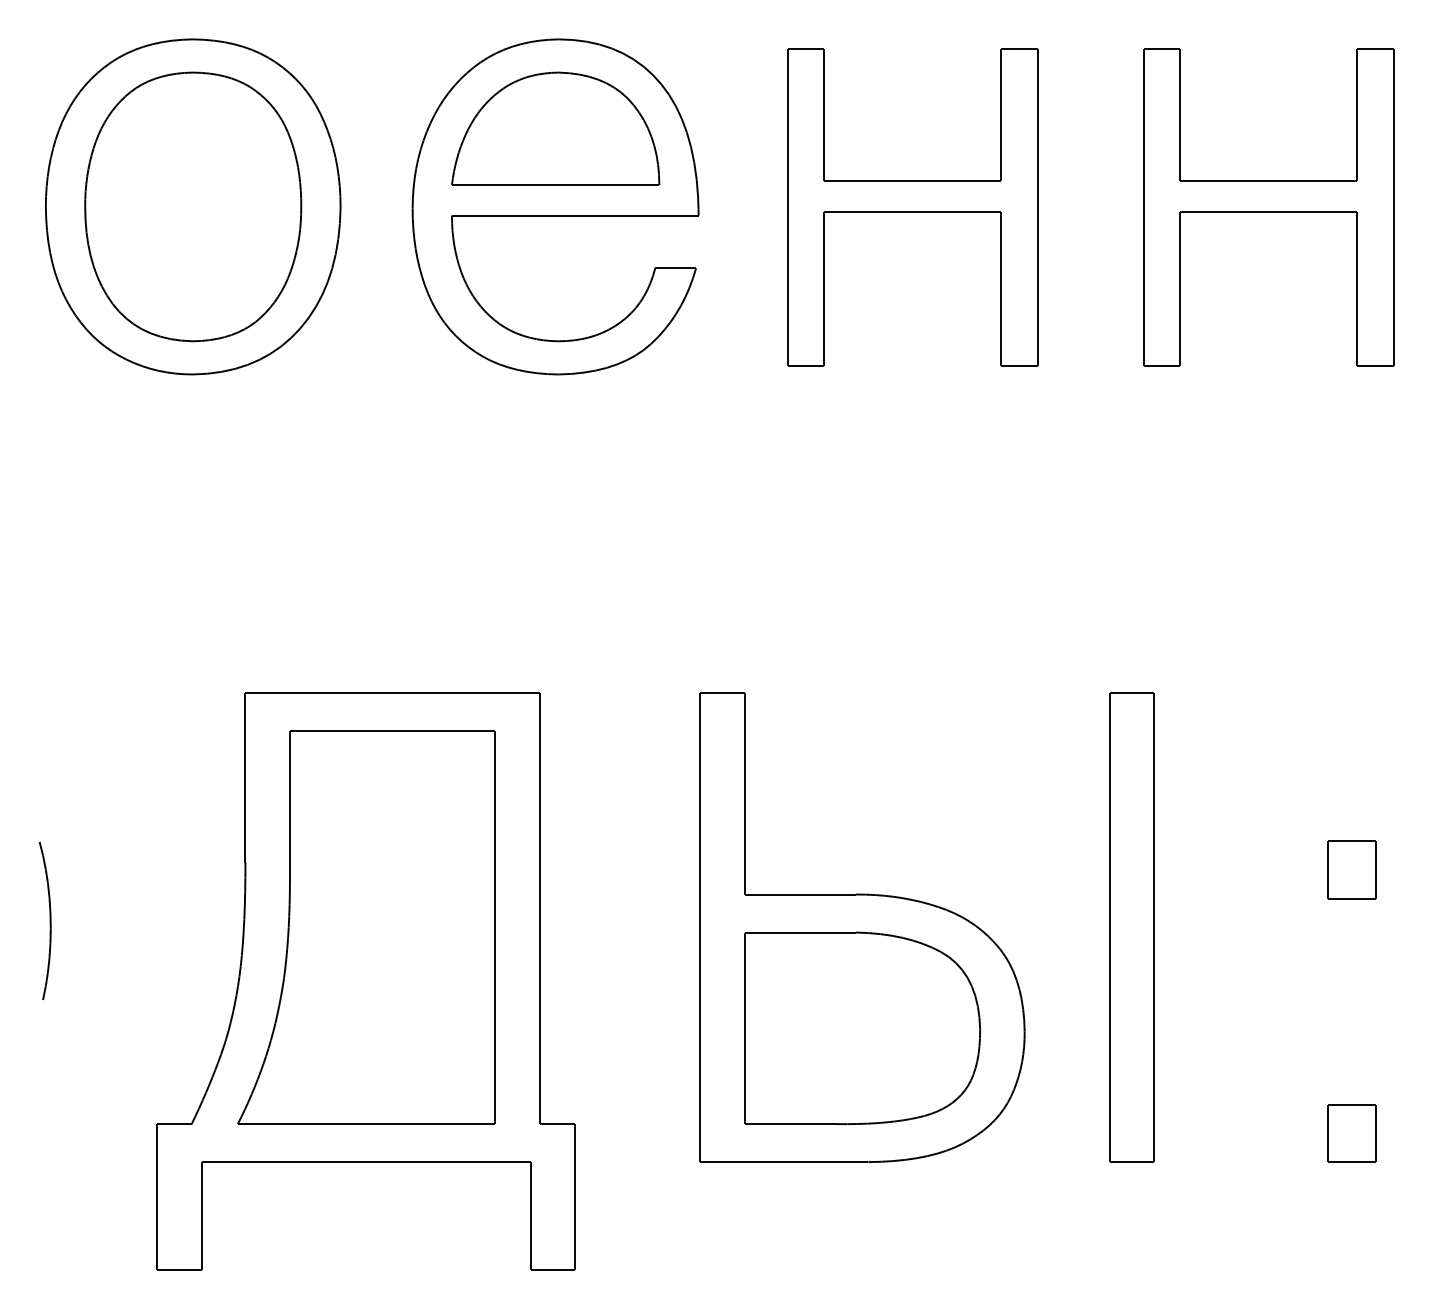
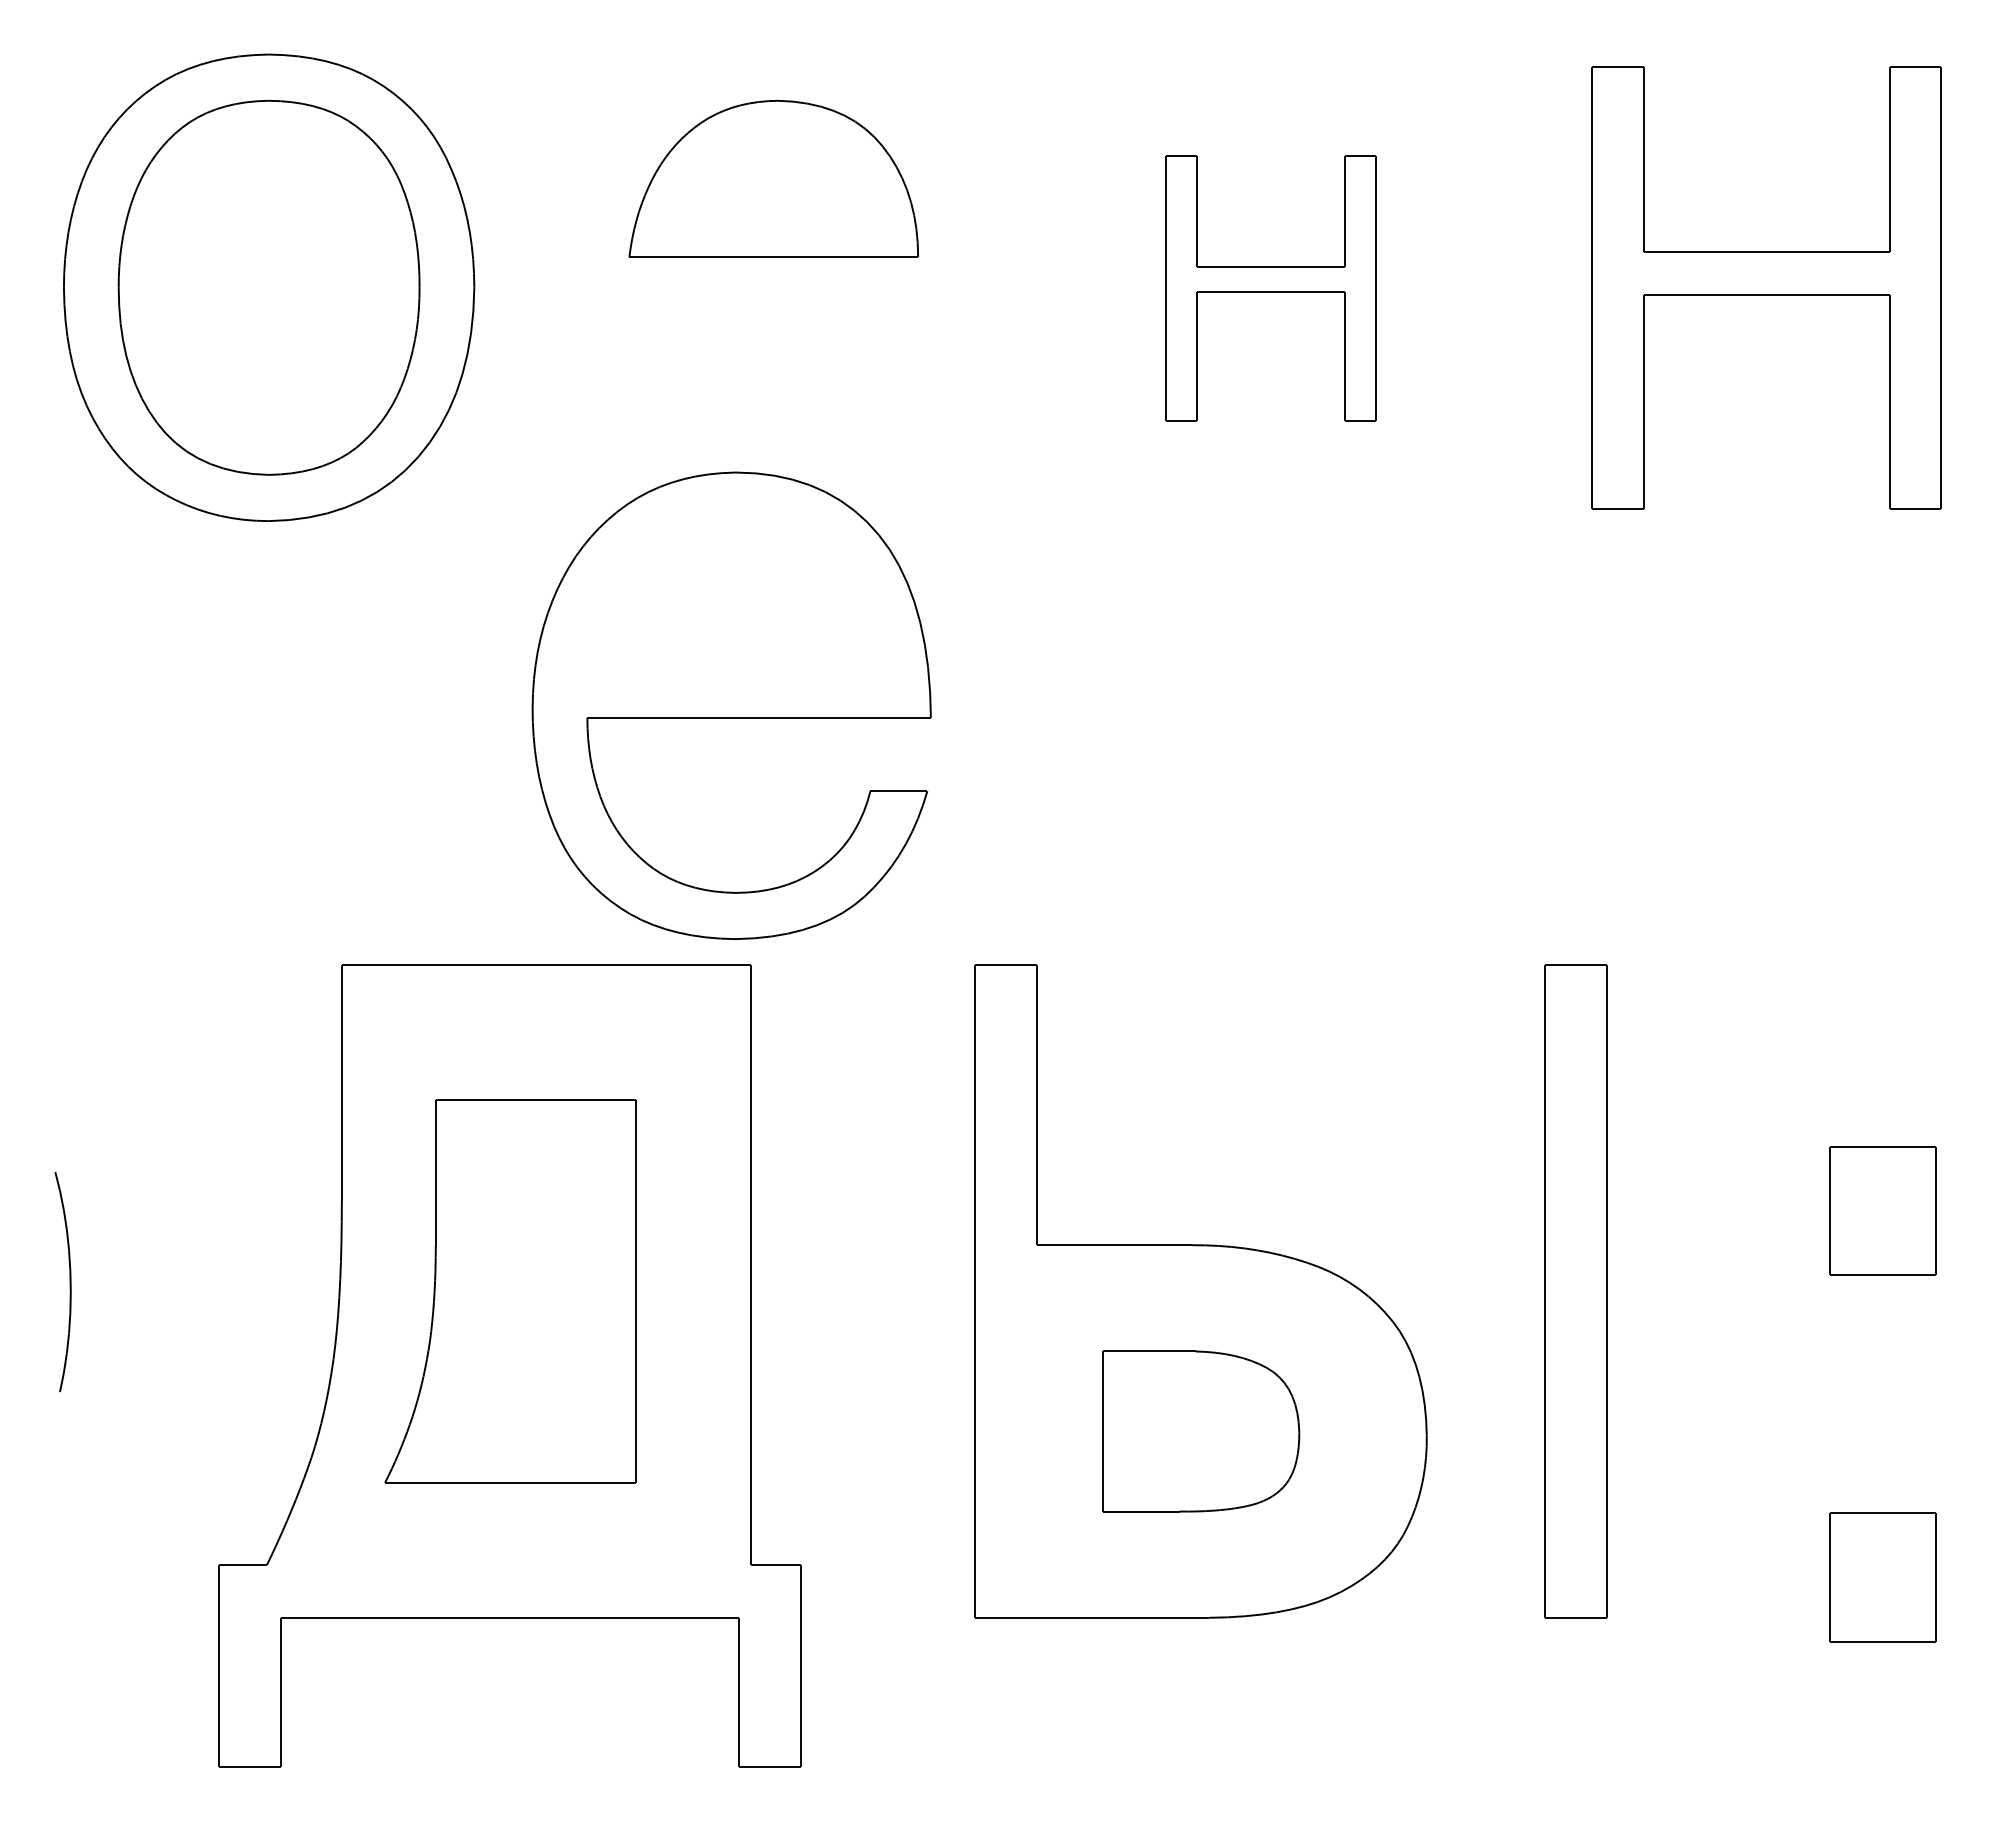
part: (555, 206) -> (731, 705), moved
part: (912, 206) -> (1270, 287), size x0.6
part: (1351, 869) -> (1882, 1210), size x1.6
part: (366, 927) -> (510, 1291), size x0.7
part: (862, 1028) -> (1200, 1431), size x0.6
part: (1351, 1133) -> (1882, 1577), size x1.6

